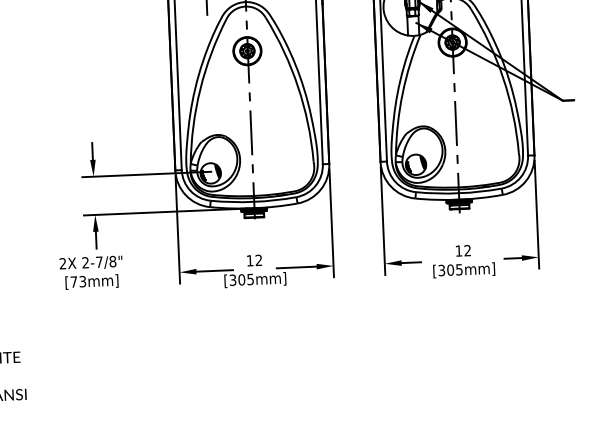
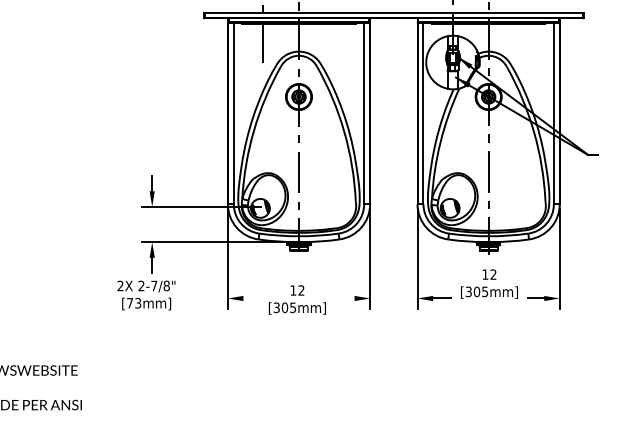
text: (463, 260) -> (489, 283), moved
line: (296, 267) -> (335, 298), removed
line: (214, 270) -> (260, 298), removed

